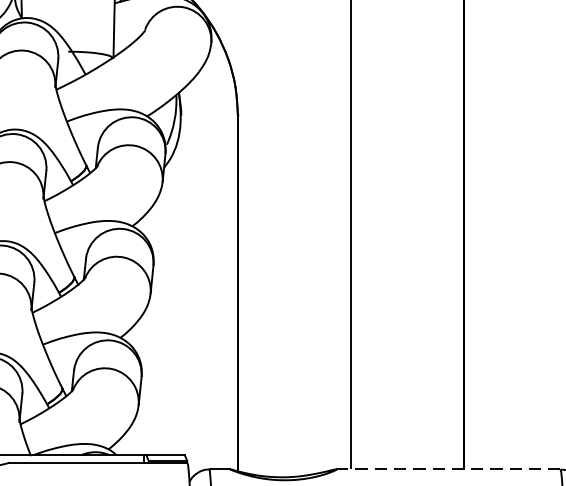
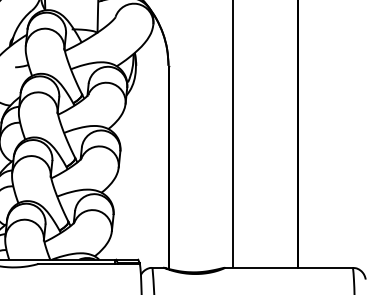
line: (447, 468) -> (288, 267), dashed -> solid

